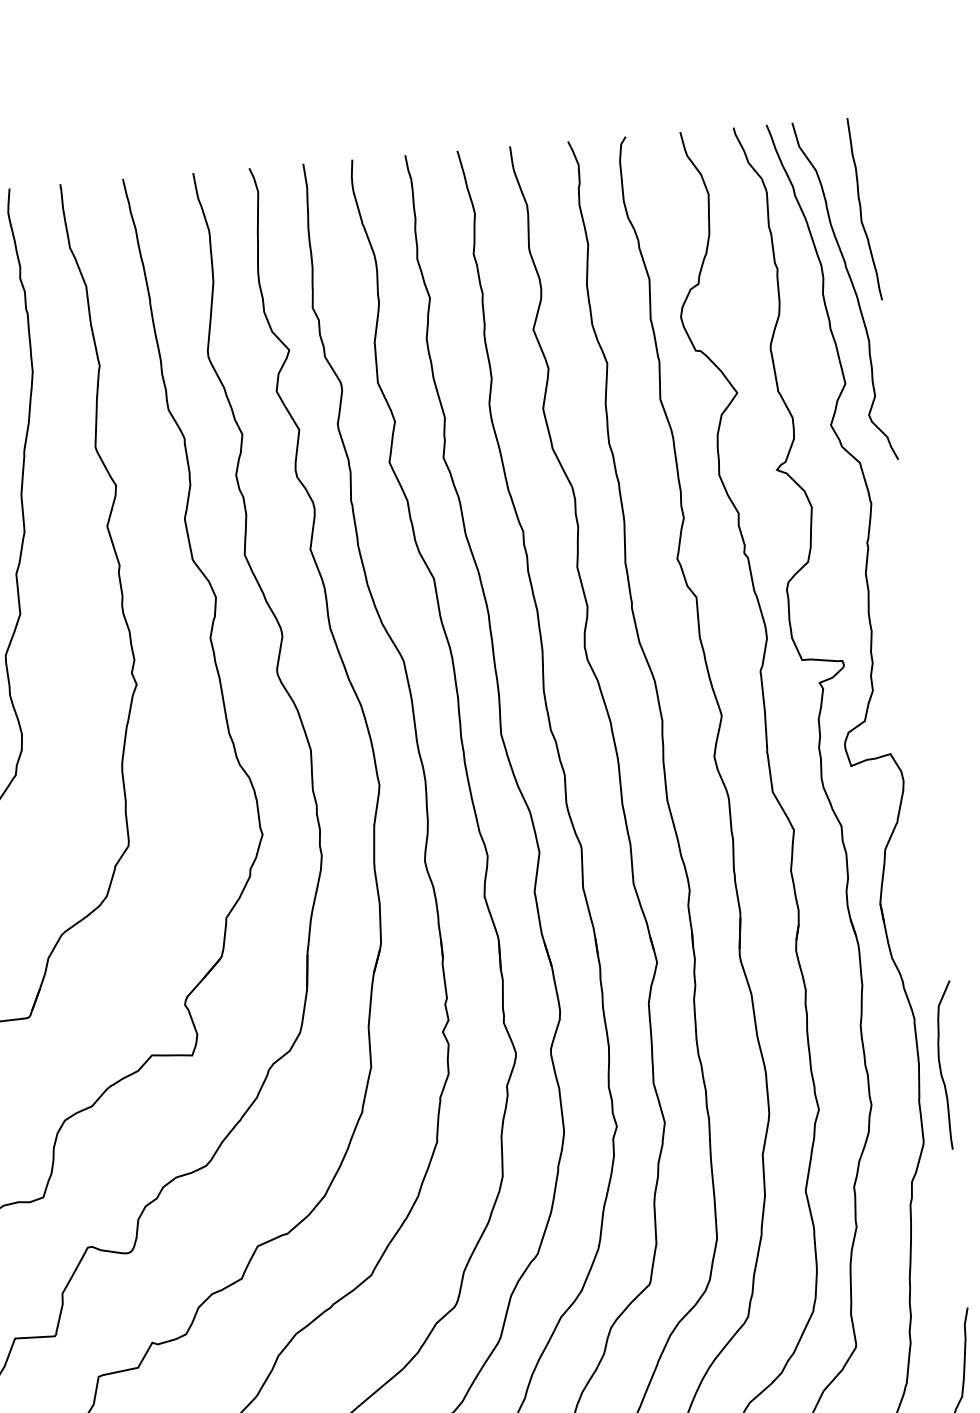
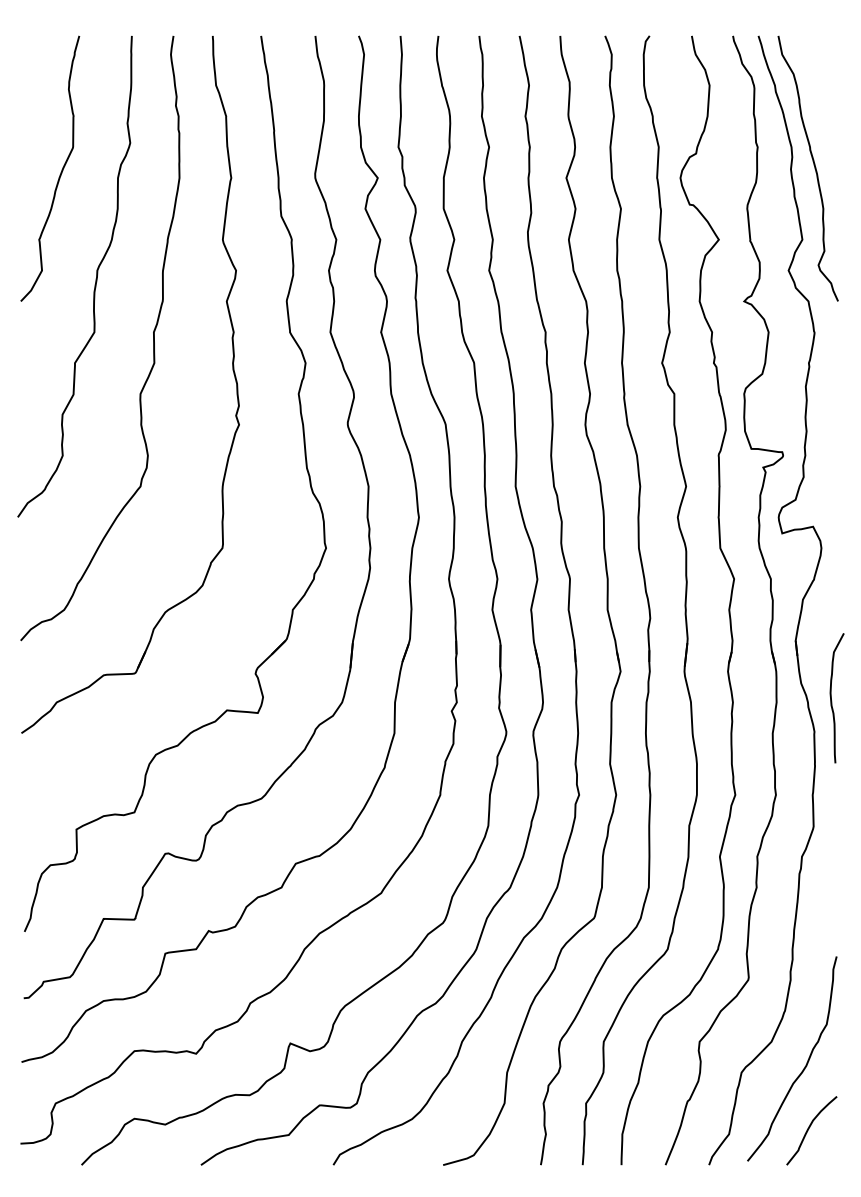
curve: (862, 208) -> (826, 106), removed
curve: (940, 1066) -> (831, 698), moved

